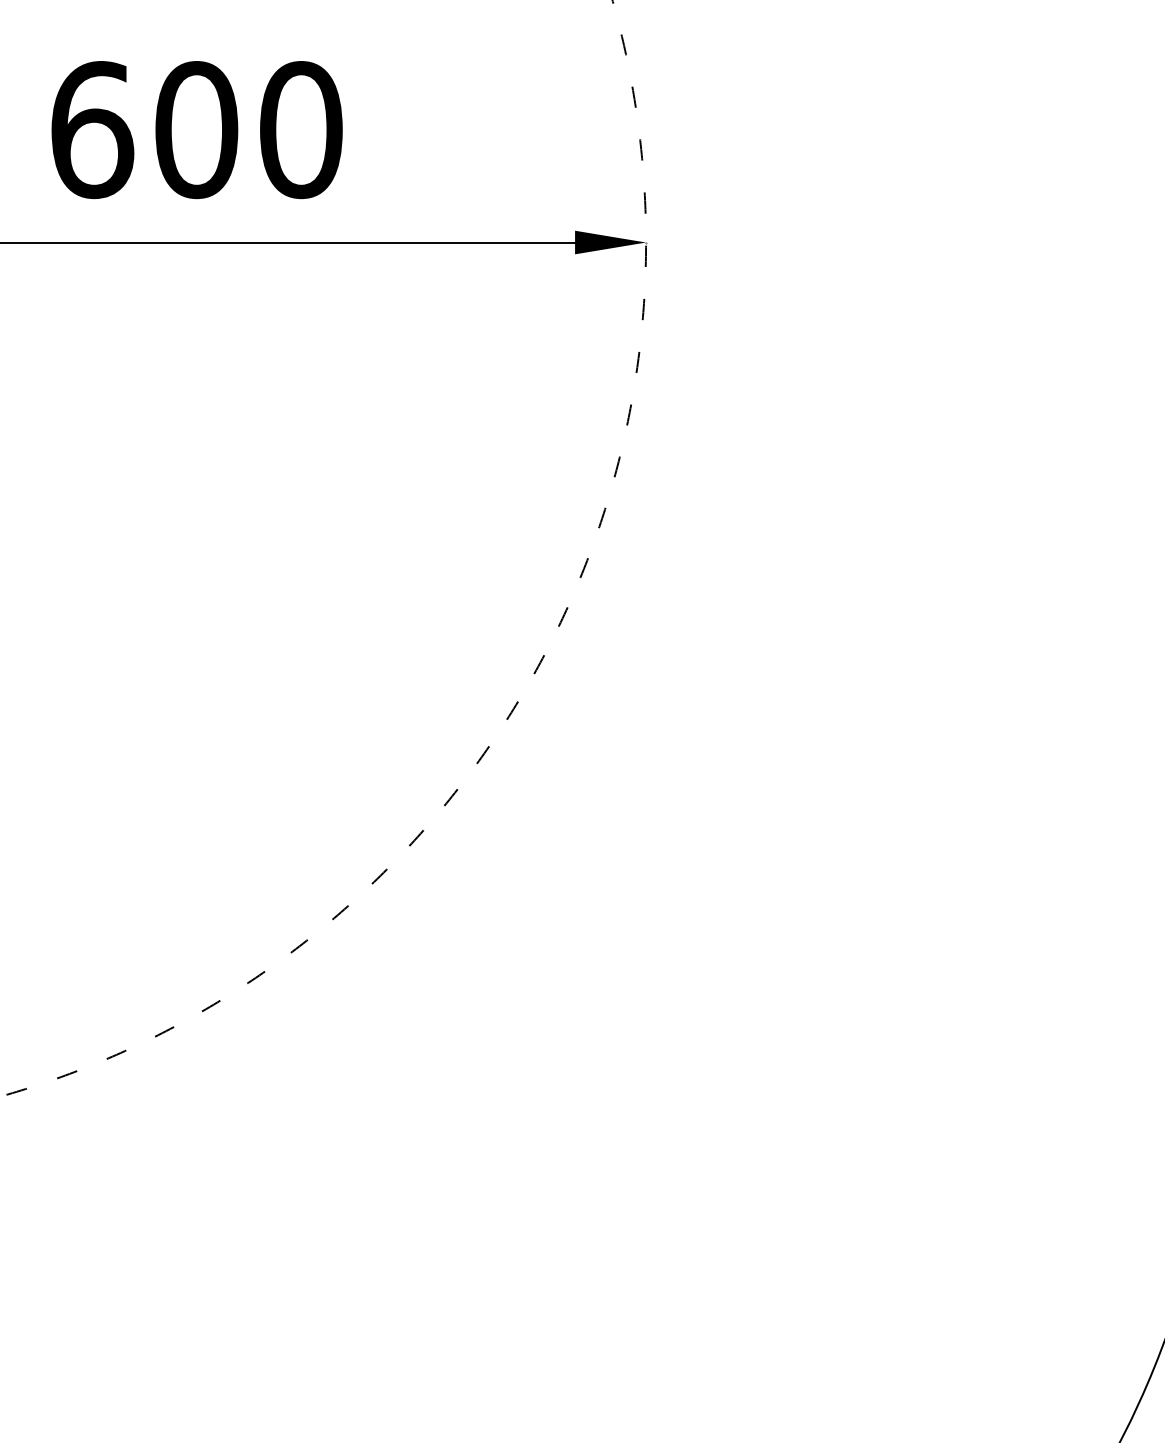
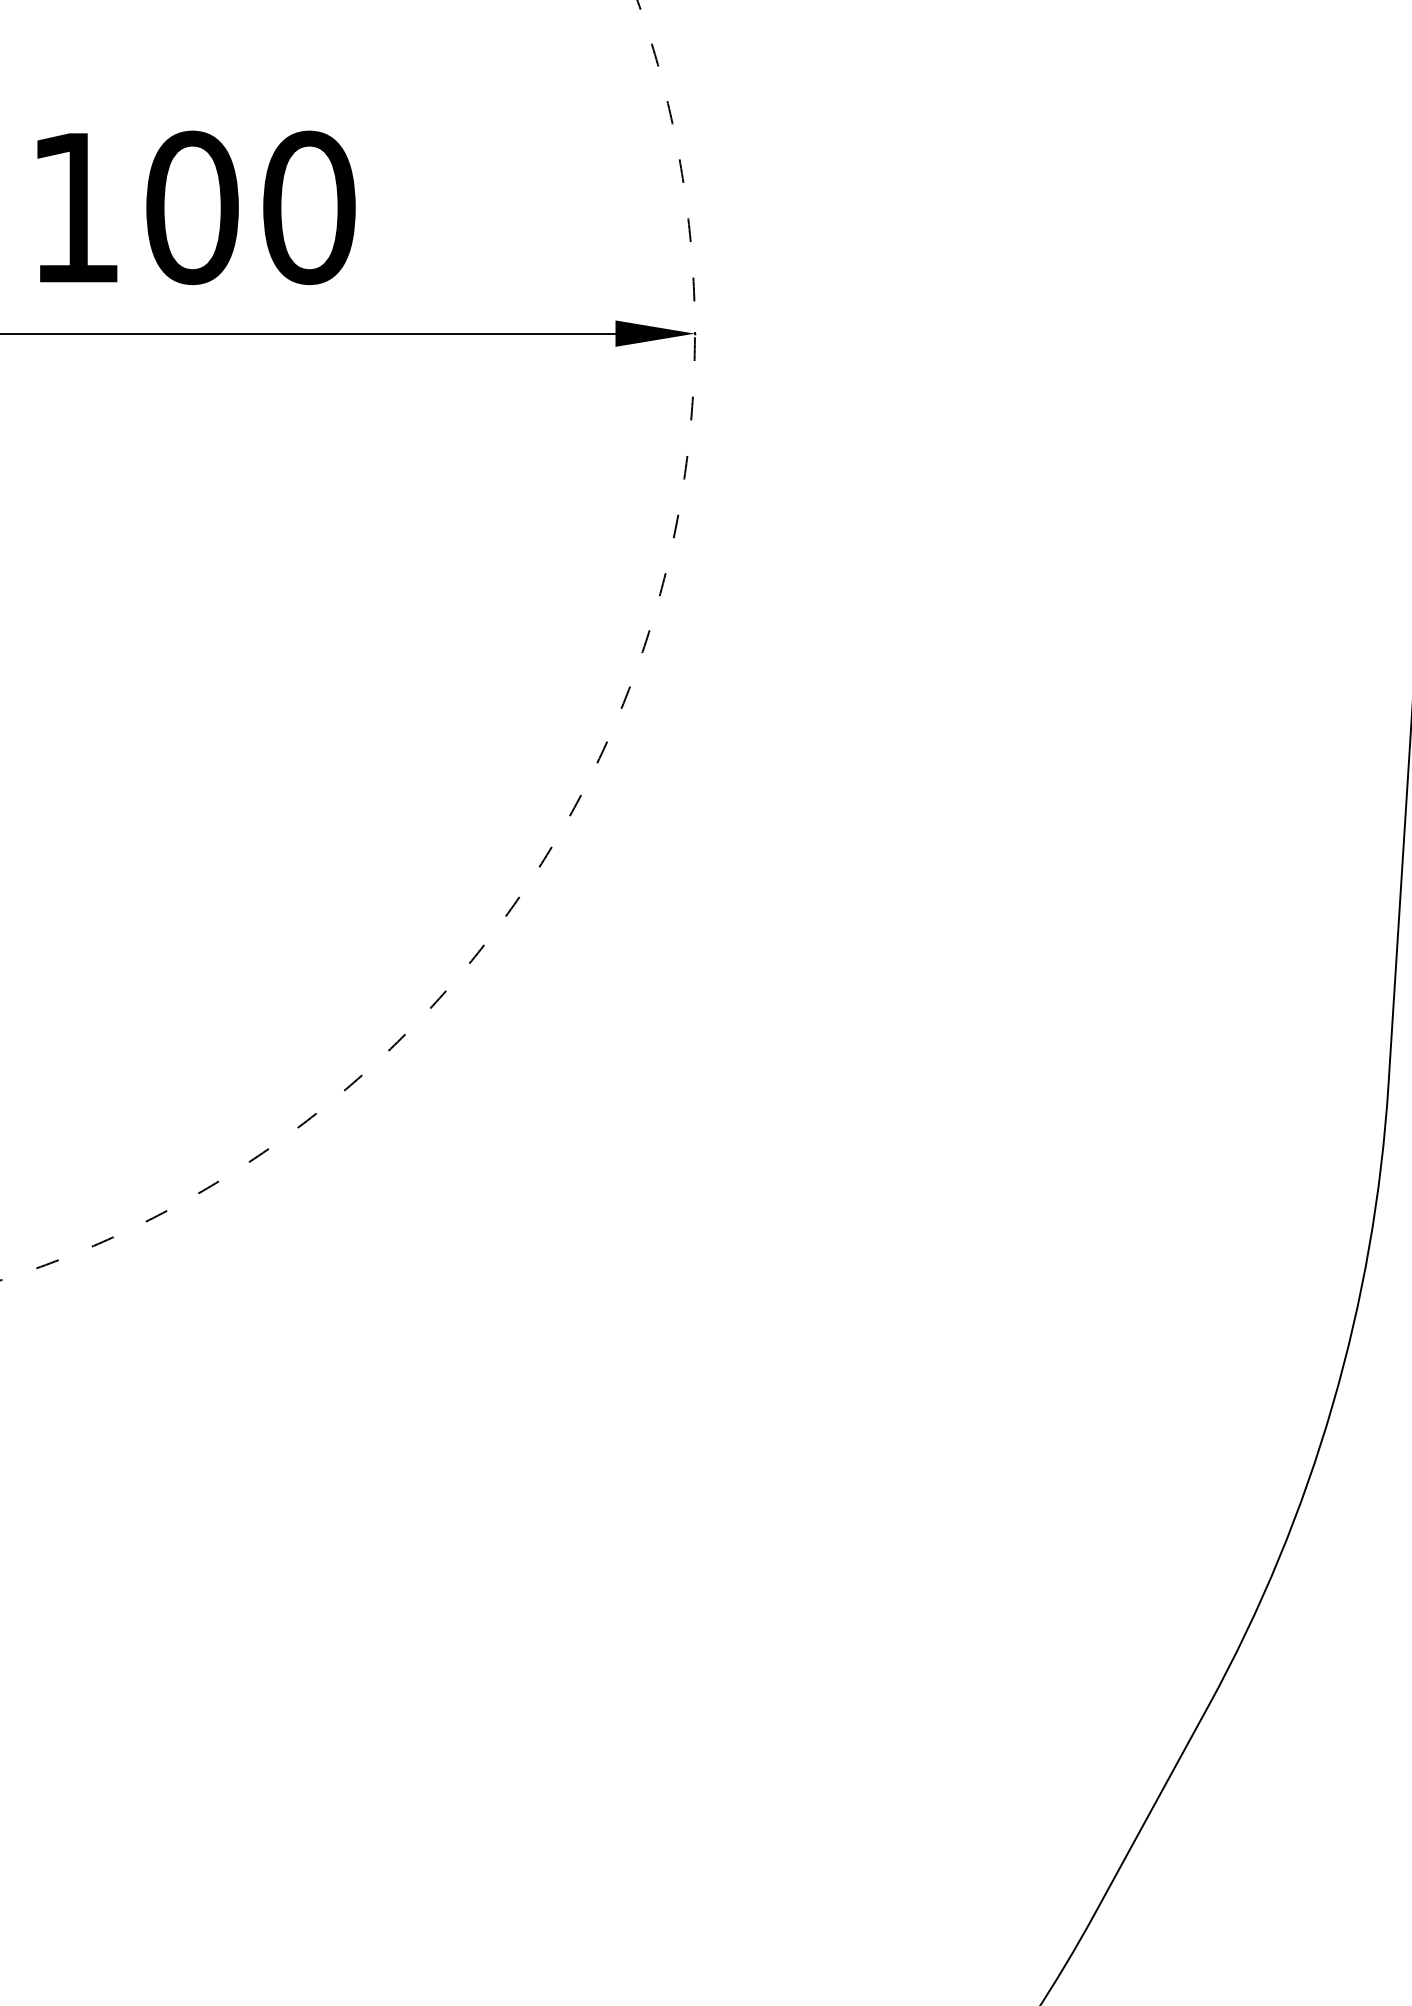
text: (93, 129) -> (76, 207), 600 -> 100

